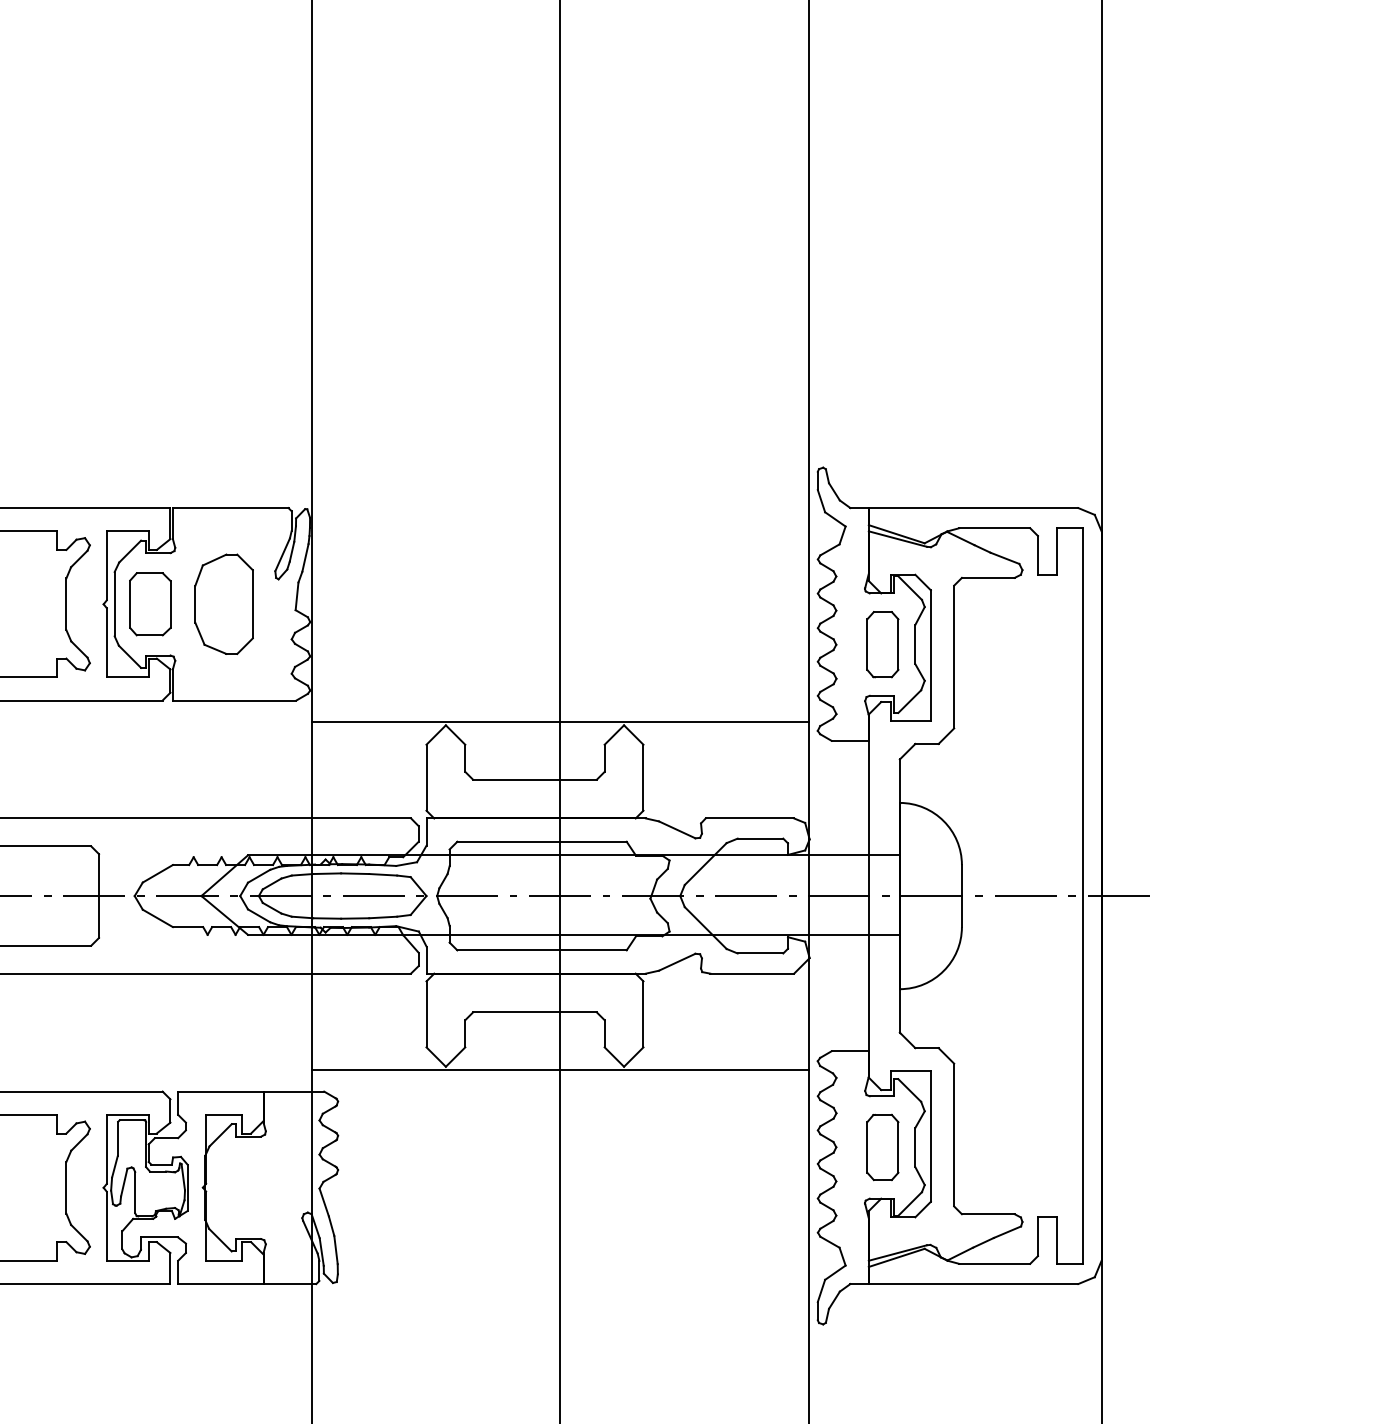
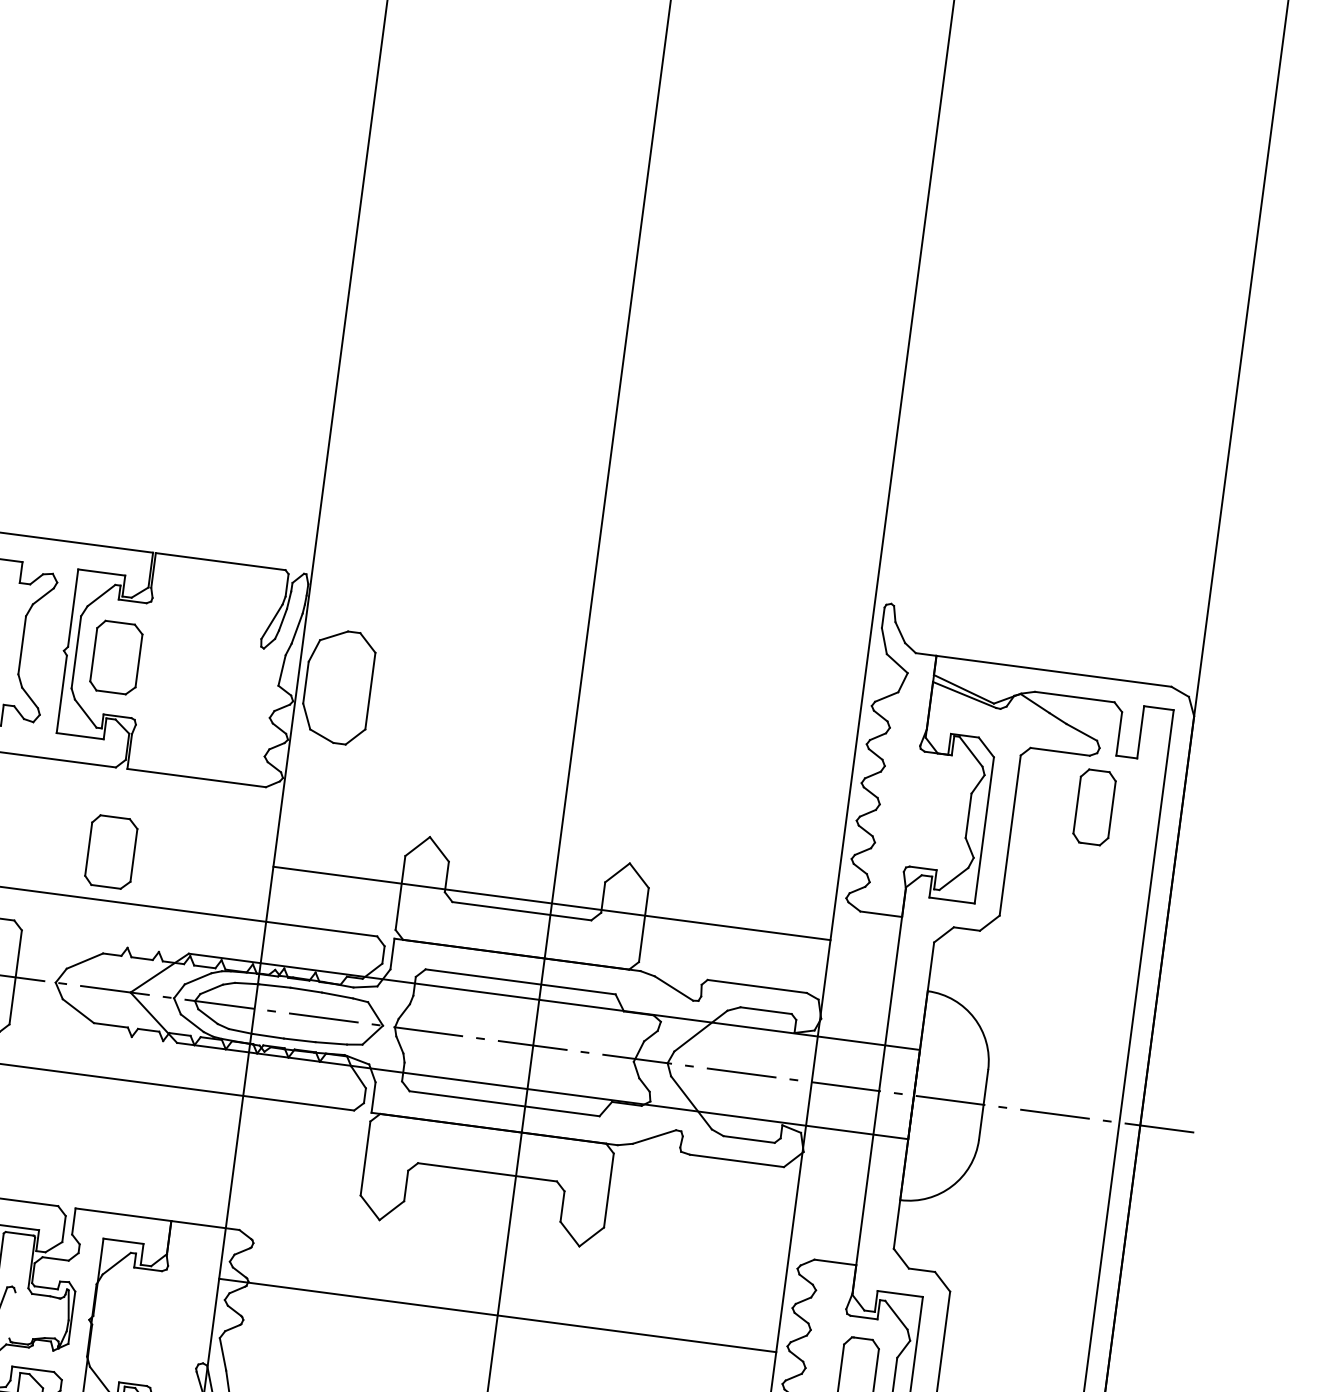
part: (223, 603) -> (337, 685), moved
part: (882, 644) -> (1094, 807), moved
line: (560, 722) -> (552, 903), moved
part: (168, 775) -> (111, 852), added
line: (560, 1069) -> (497, 1315), moved
line: (135, 1192) -> (12, 1315), removed

